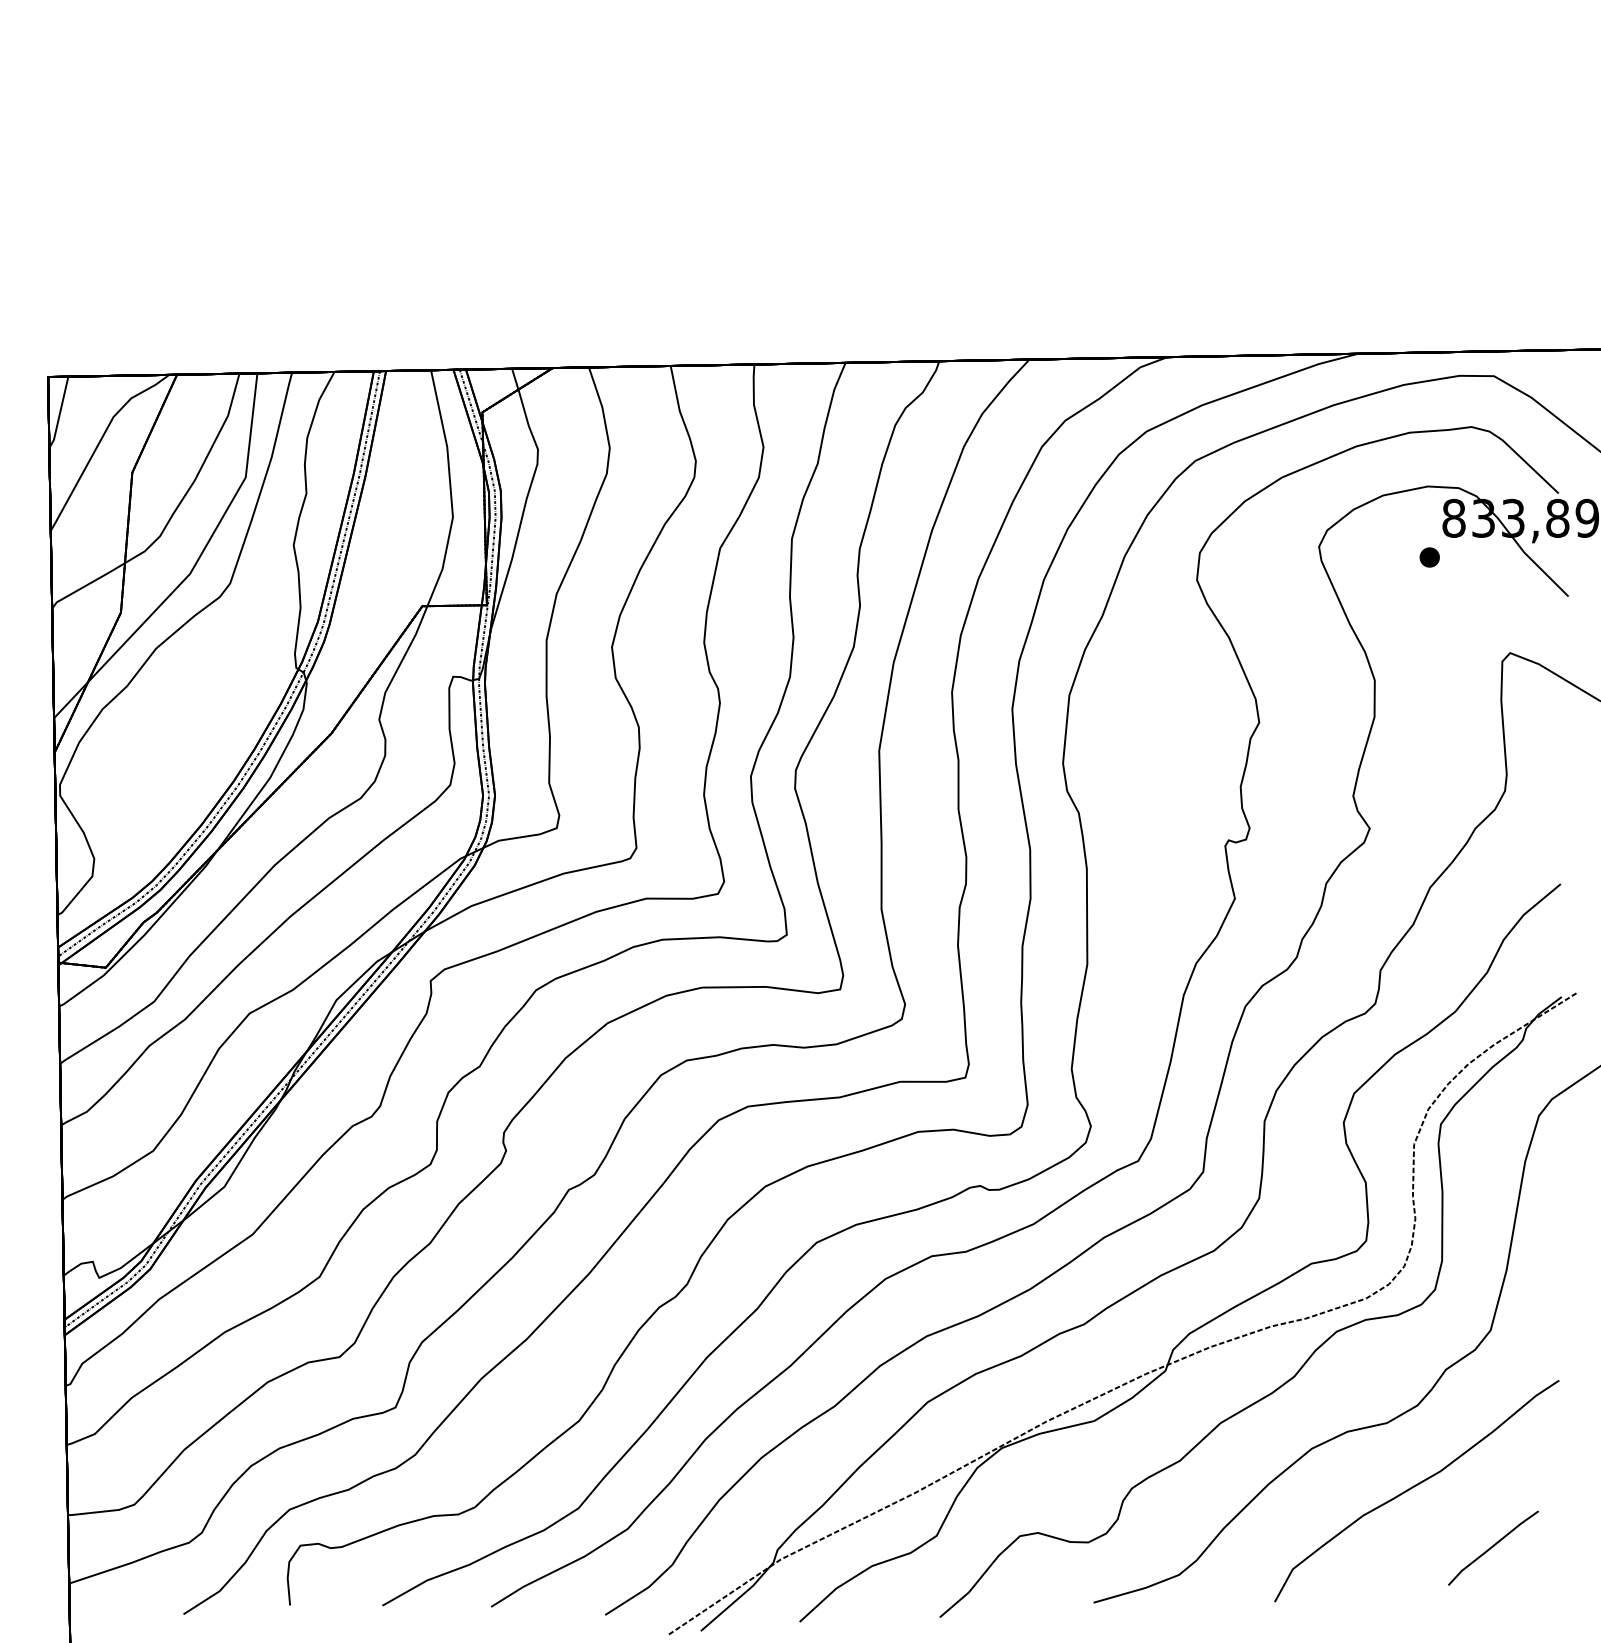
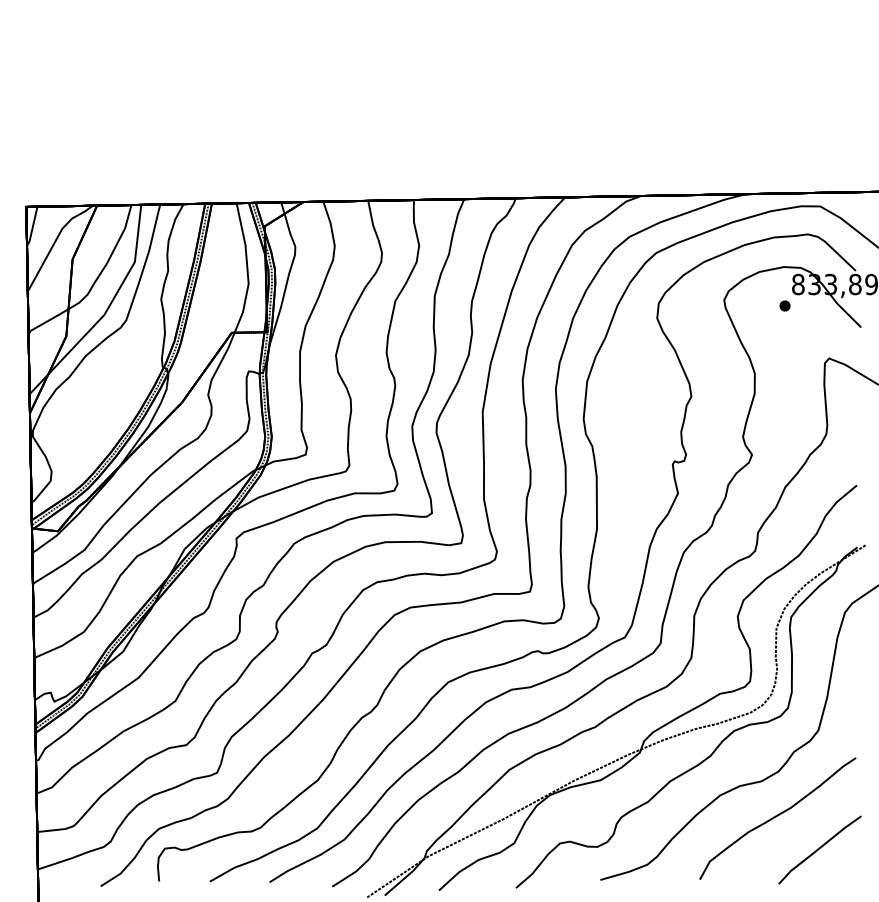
part: (1492, 1547) -> (819, 849), size x1.67

